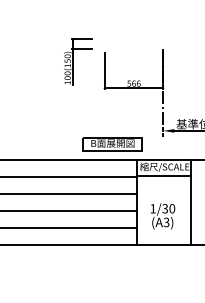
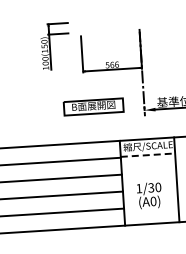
part: (112, 144) -> (93, 107), moved
line: (164, 175) -> (148, 154), solid -> dashed
text: (166, 222) -> (153, 201), (A3) -> (A0)

